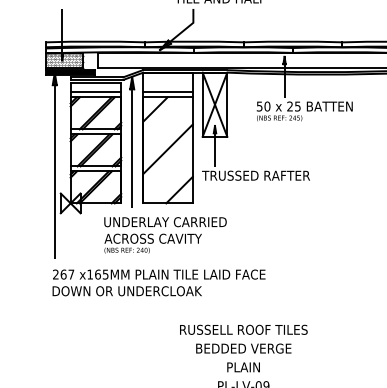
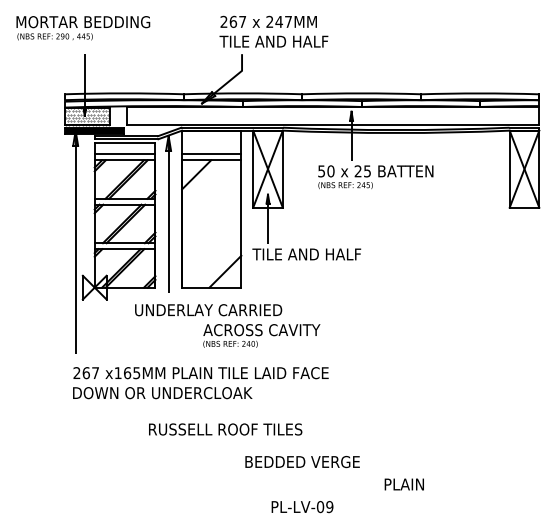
line: (167, 149) -> (211, 222), removed
text: (261, 175) -> (323, 254), TRUSSED RAFTER -> TILE AND HALF
text: (152, 243) -> (261, 335), moved
text: (243, 329) -> (225, 429), moved
text: (242, 367) -> (403, 484), moved

